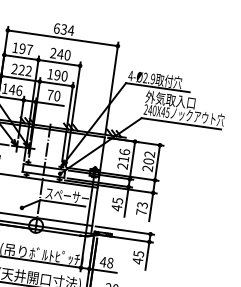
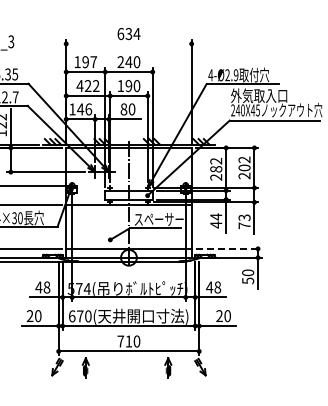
line: (62, 37) -> (128, 43), removed
text: (14, 68) -> (79, 85), 222 -> 422
text: (49, 95) -> (123, 109), 70 -> 80
text: (124, 155) -> (216, 164), 216 -> 282
text: (118, 200) -> (216, 216), 45 -> 44
line: (125, 230) -> (229, 248), solid -> dashed
text: (138, 257) -> (248, 276), 45 -> 50

